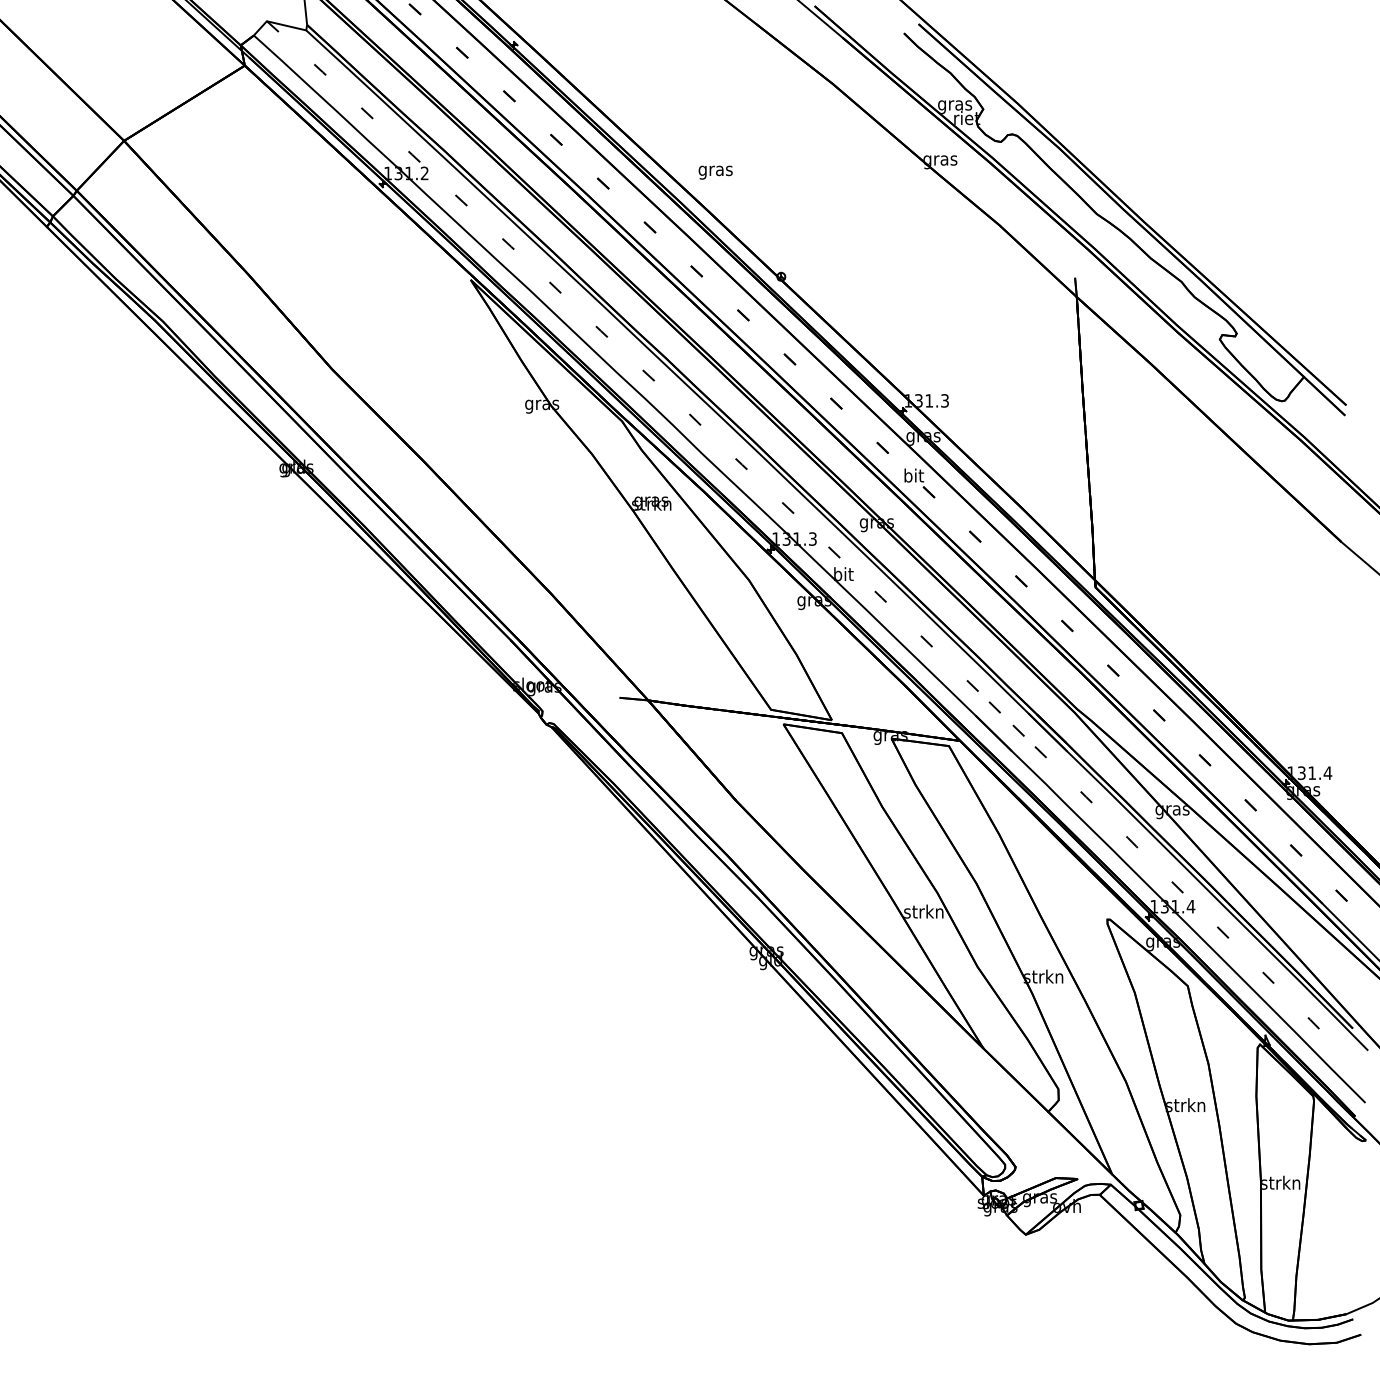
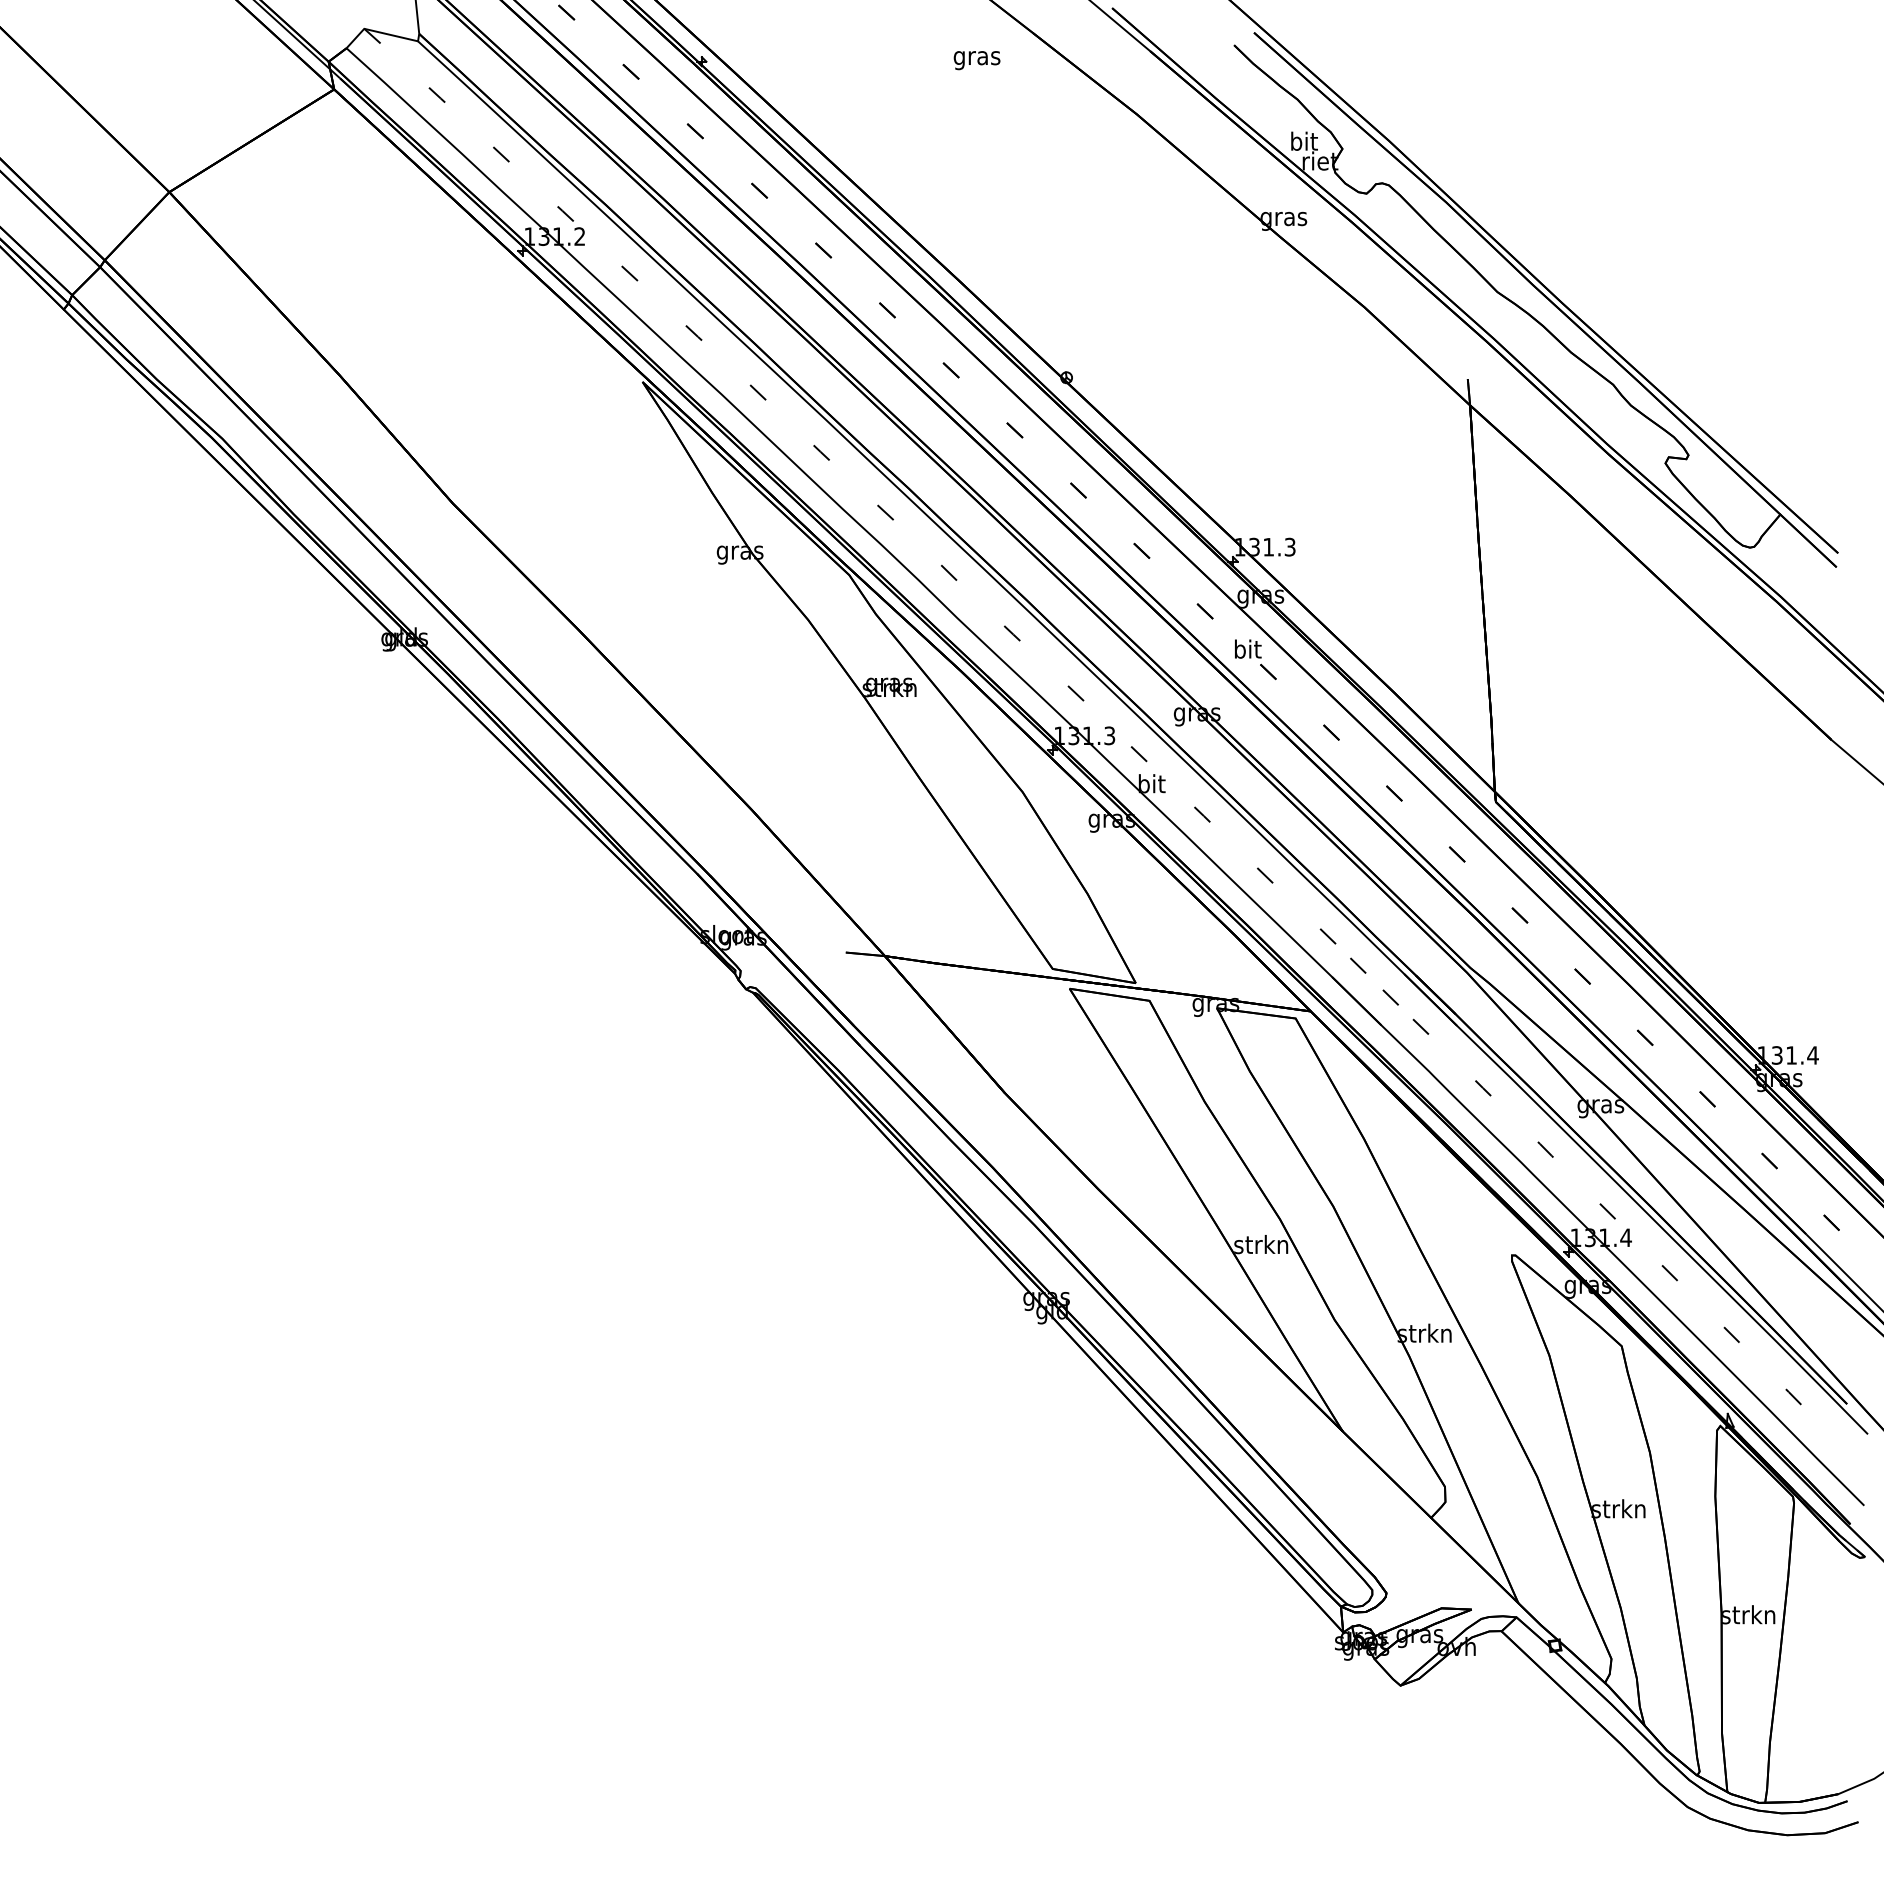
text: (954, 105) -> (1303, 143), gras -> bit
text: (715, 172) -> (976, 60), moved

